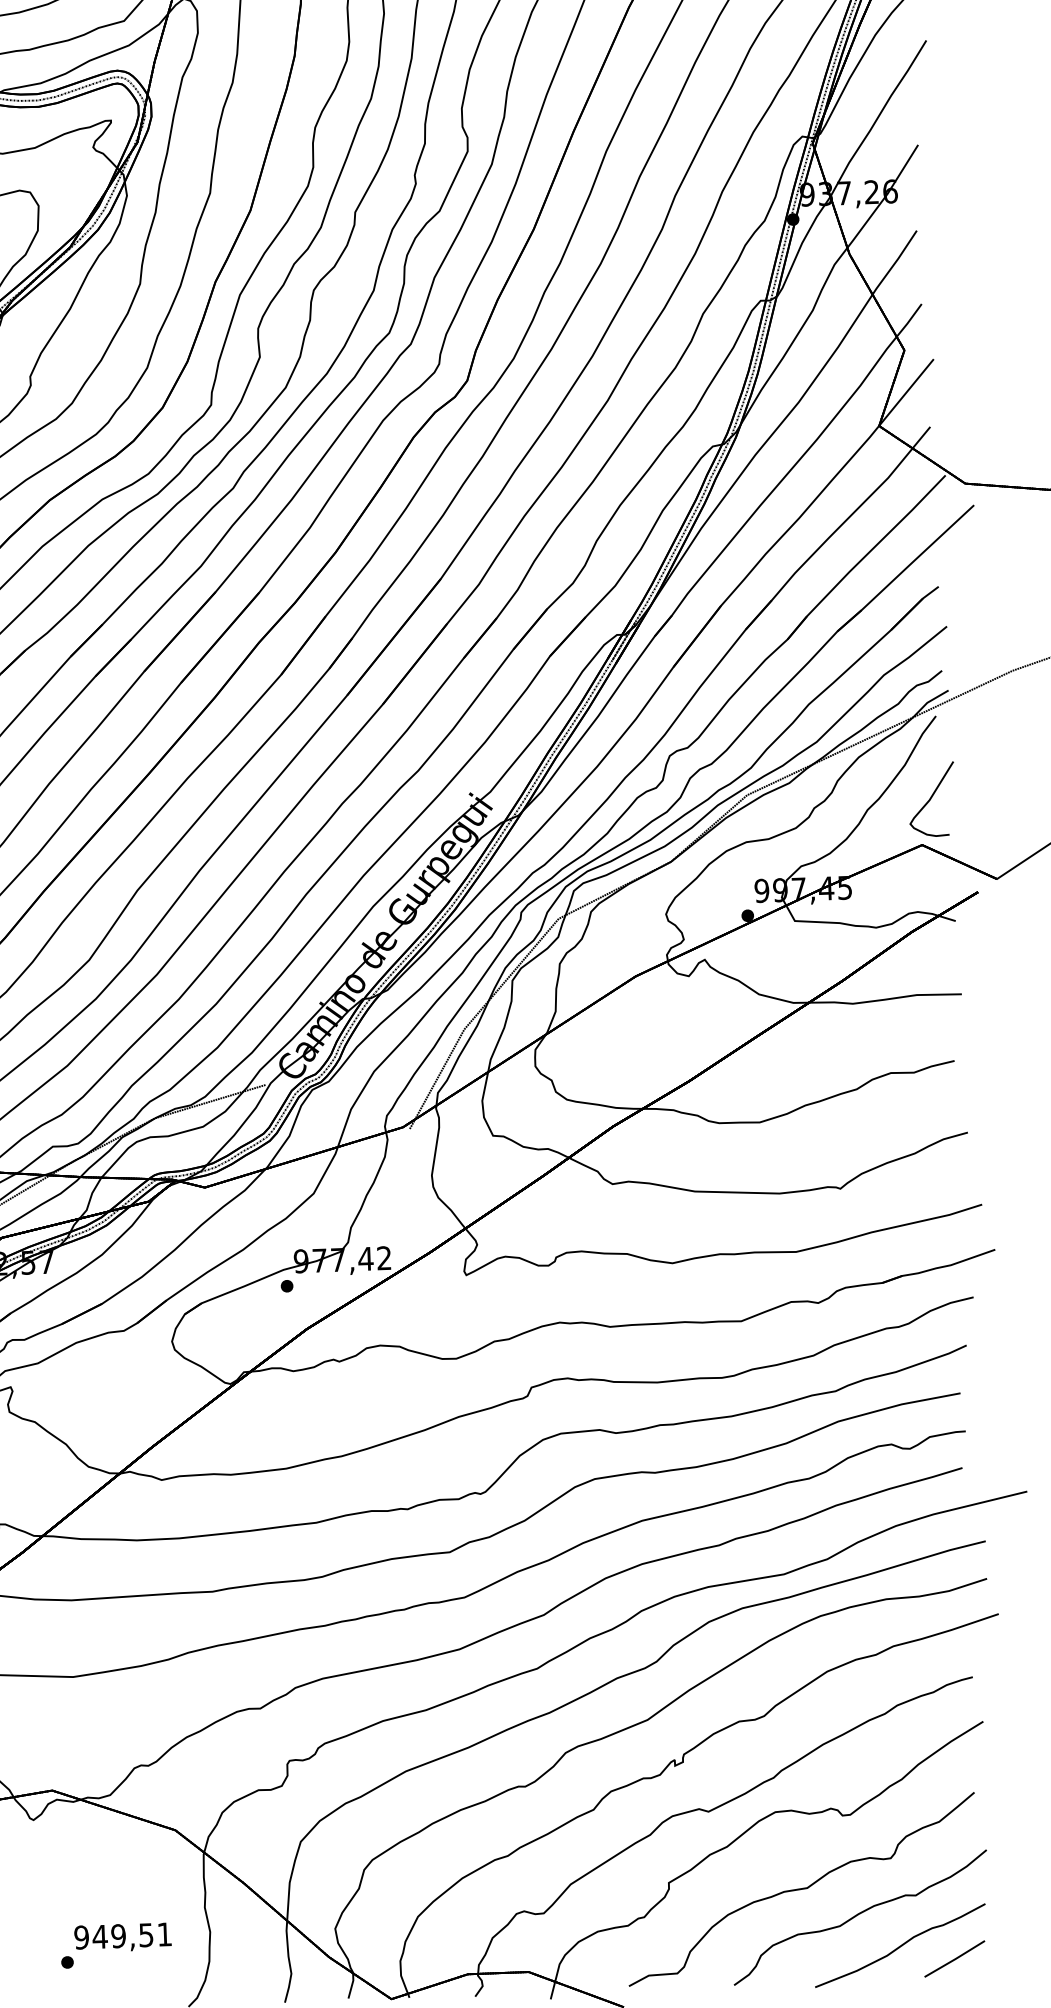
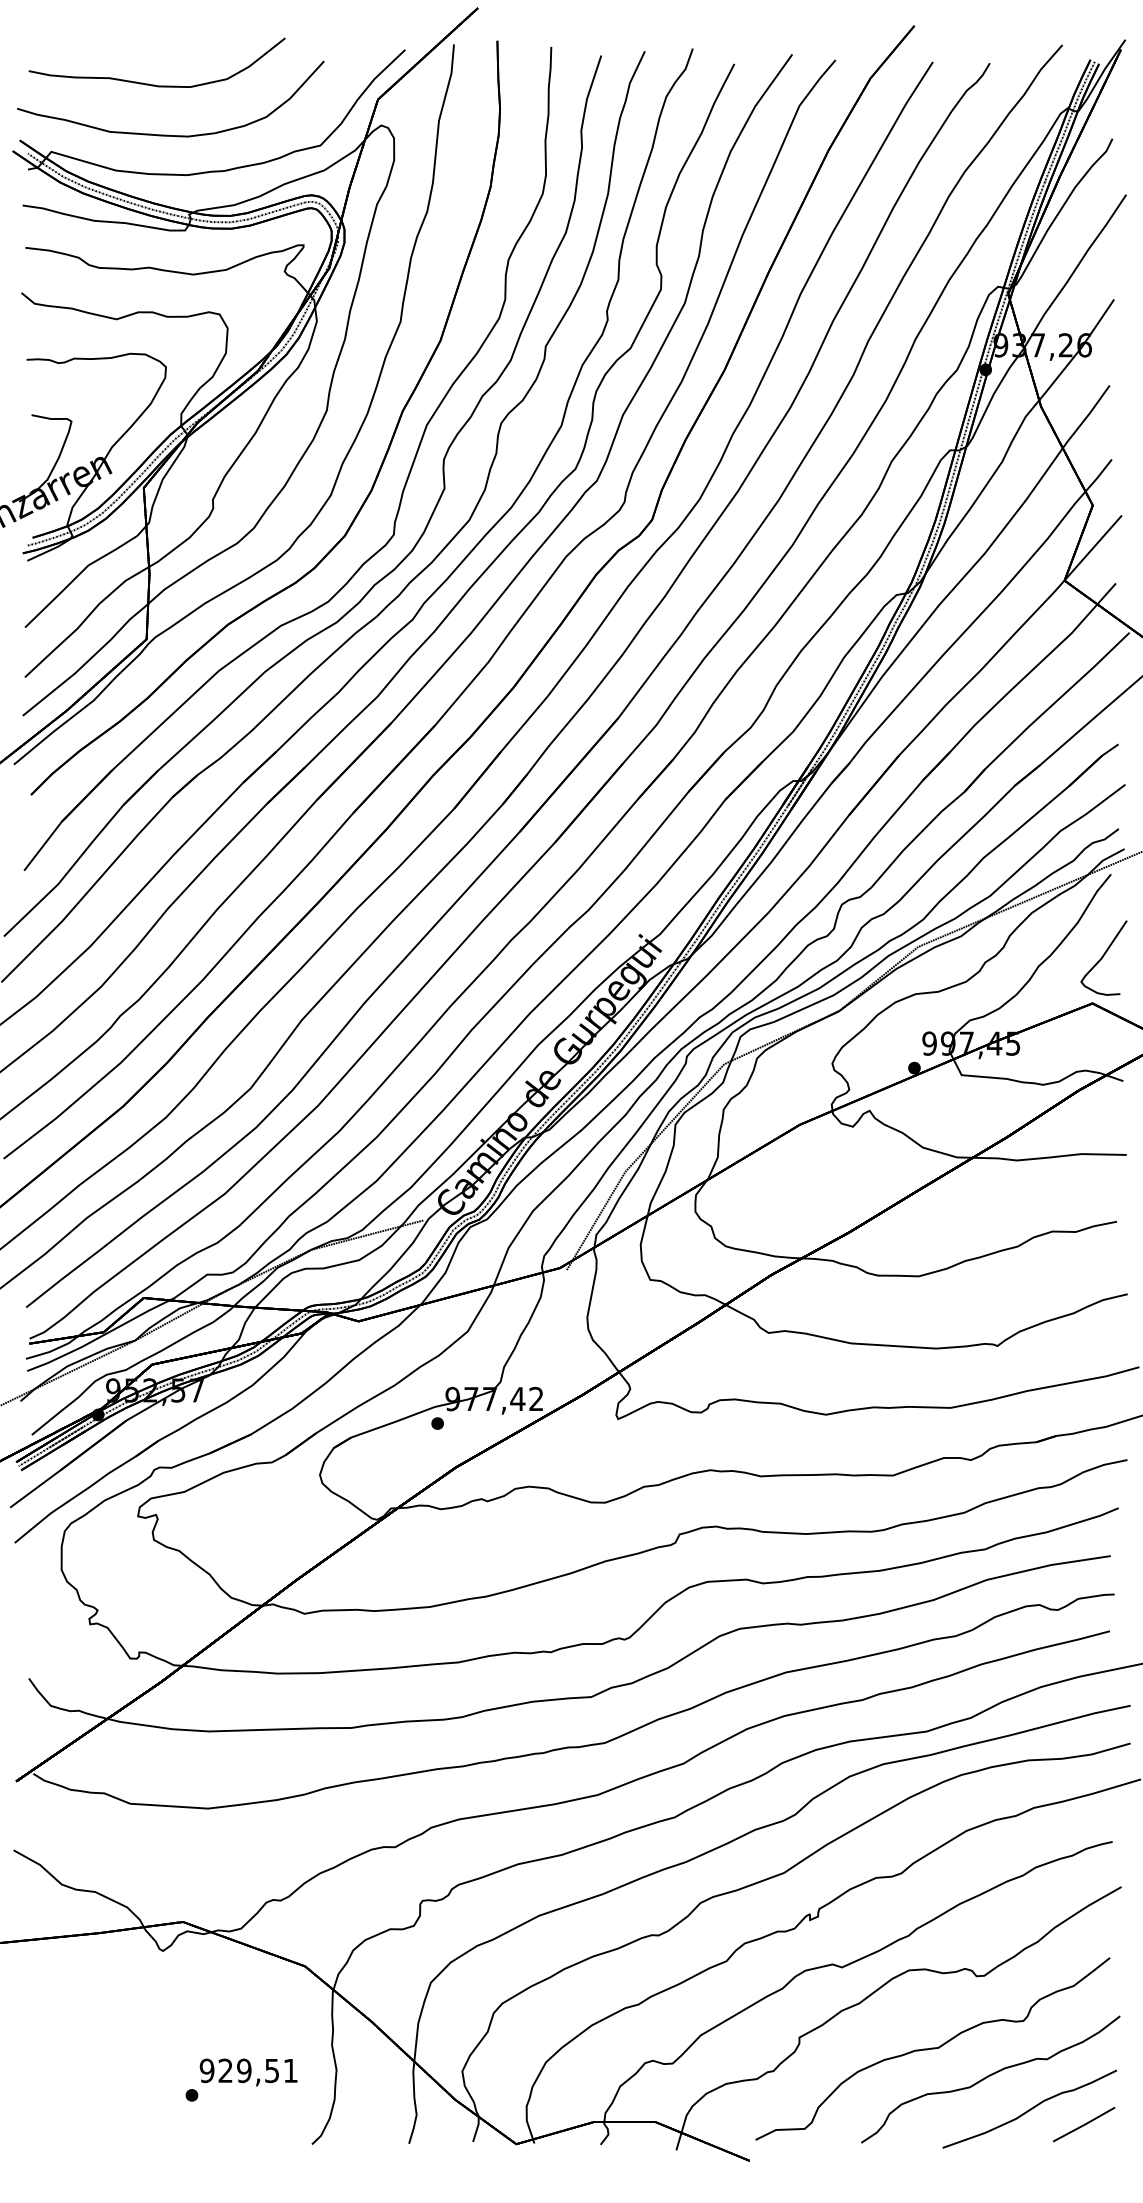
text: (99, 1936) -> (225, 2070), 949,51 -> 929,51

